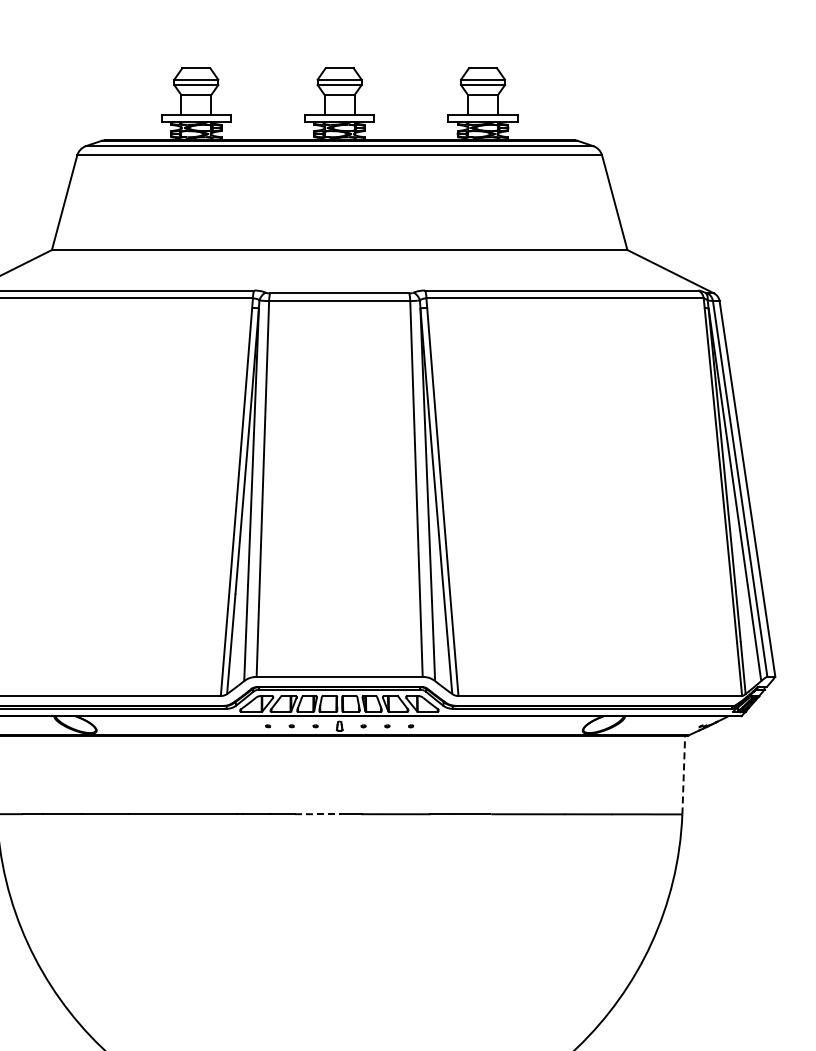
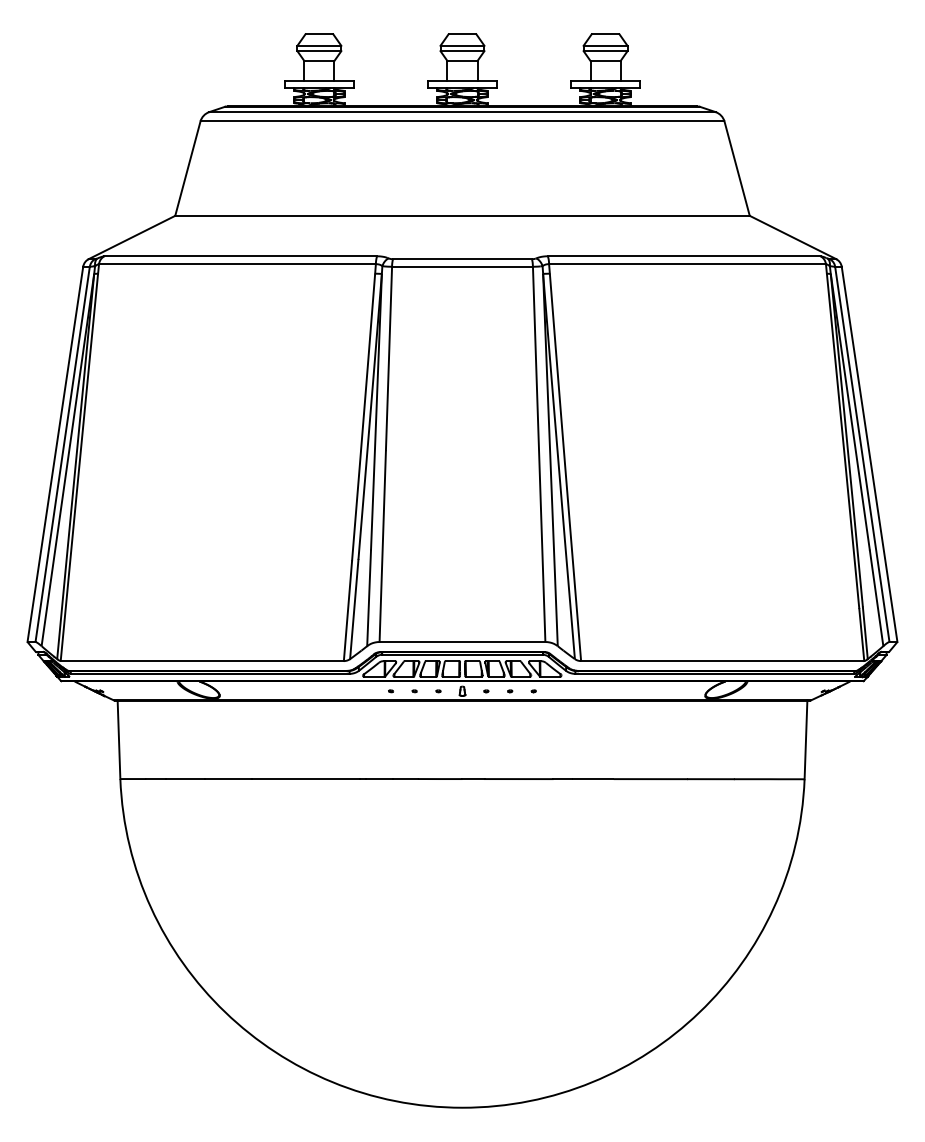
line: (684, 774) -> (806, 739), dashed -> solid
line: (317, 814) -> (440, 779), dashed -> solid

